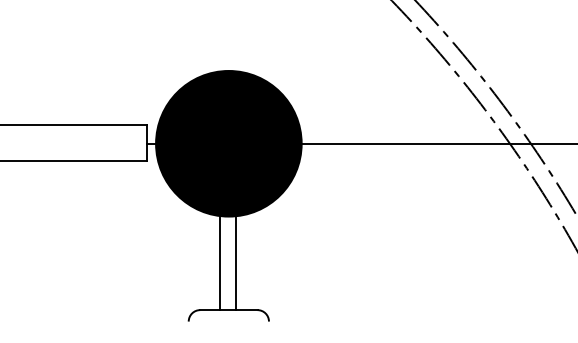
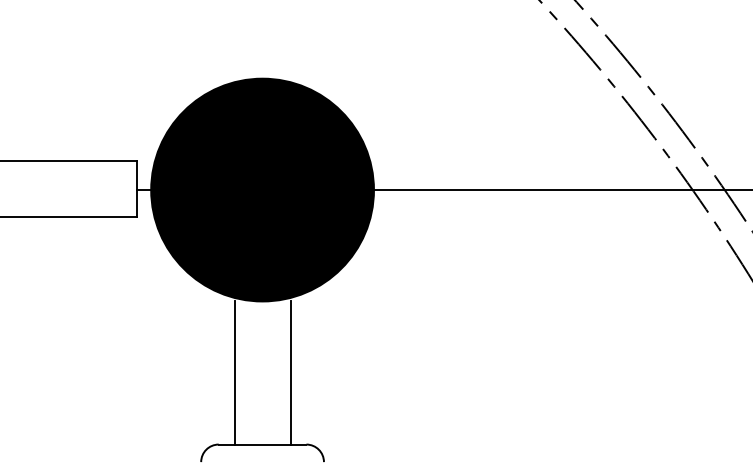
line: (220, 263) -> (291, 373), moved
line: (235, 263) -> (234, 373), moved

